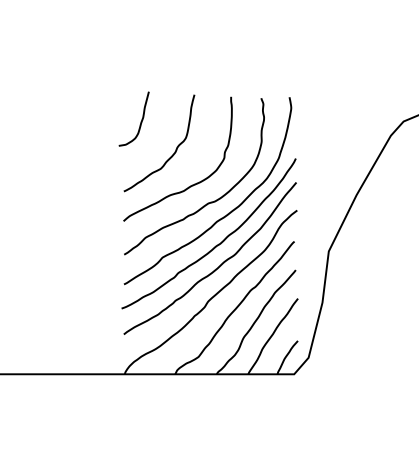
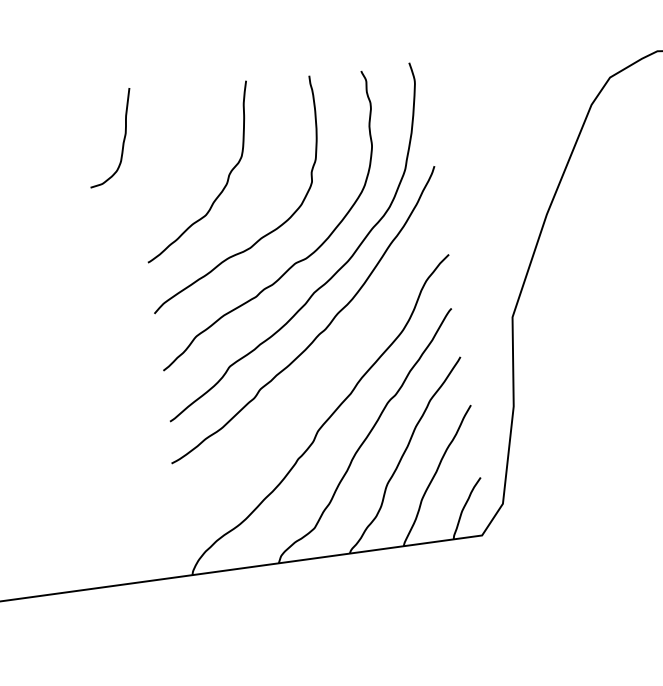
curve: (140, 121) -> (121, 140), moved
curve: (215, 268) -> (322, 372), removed

